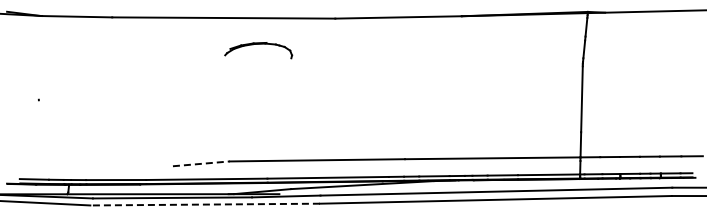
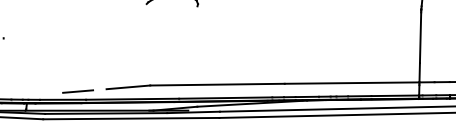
line: (201, 163) -> (128, 87), dashed -> solid
line: (135, 168) -> (77, 90), added
line: (205, 204) -> (131, 118), dashed -> solid

